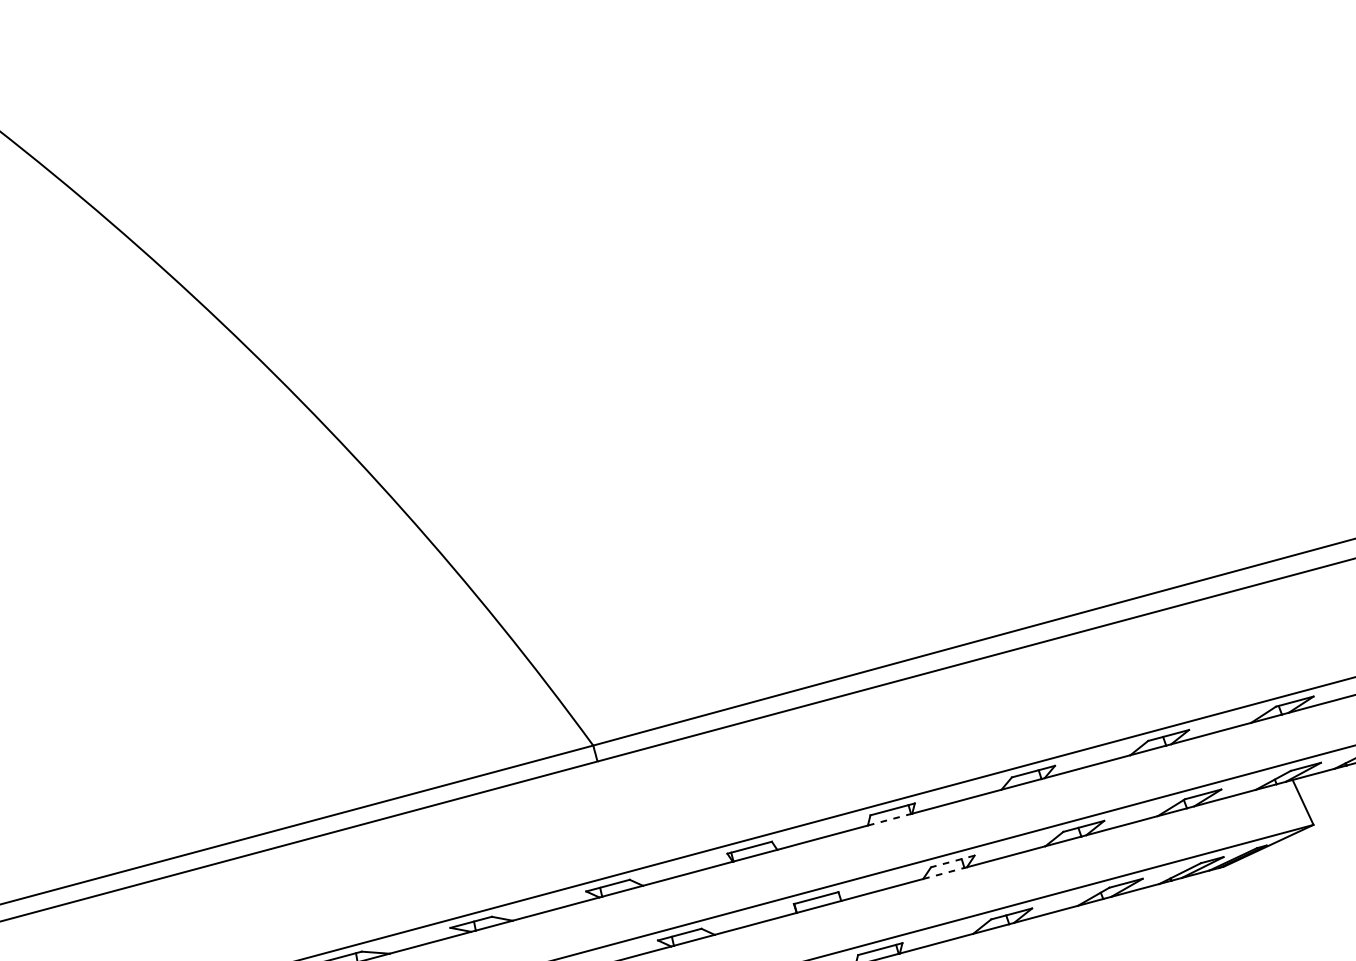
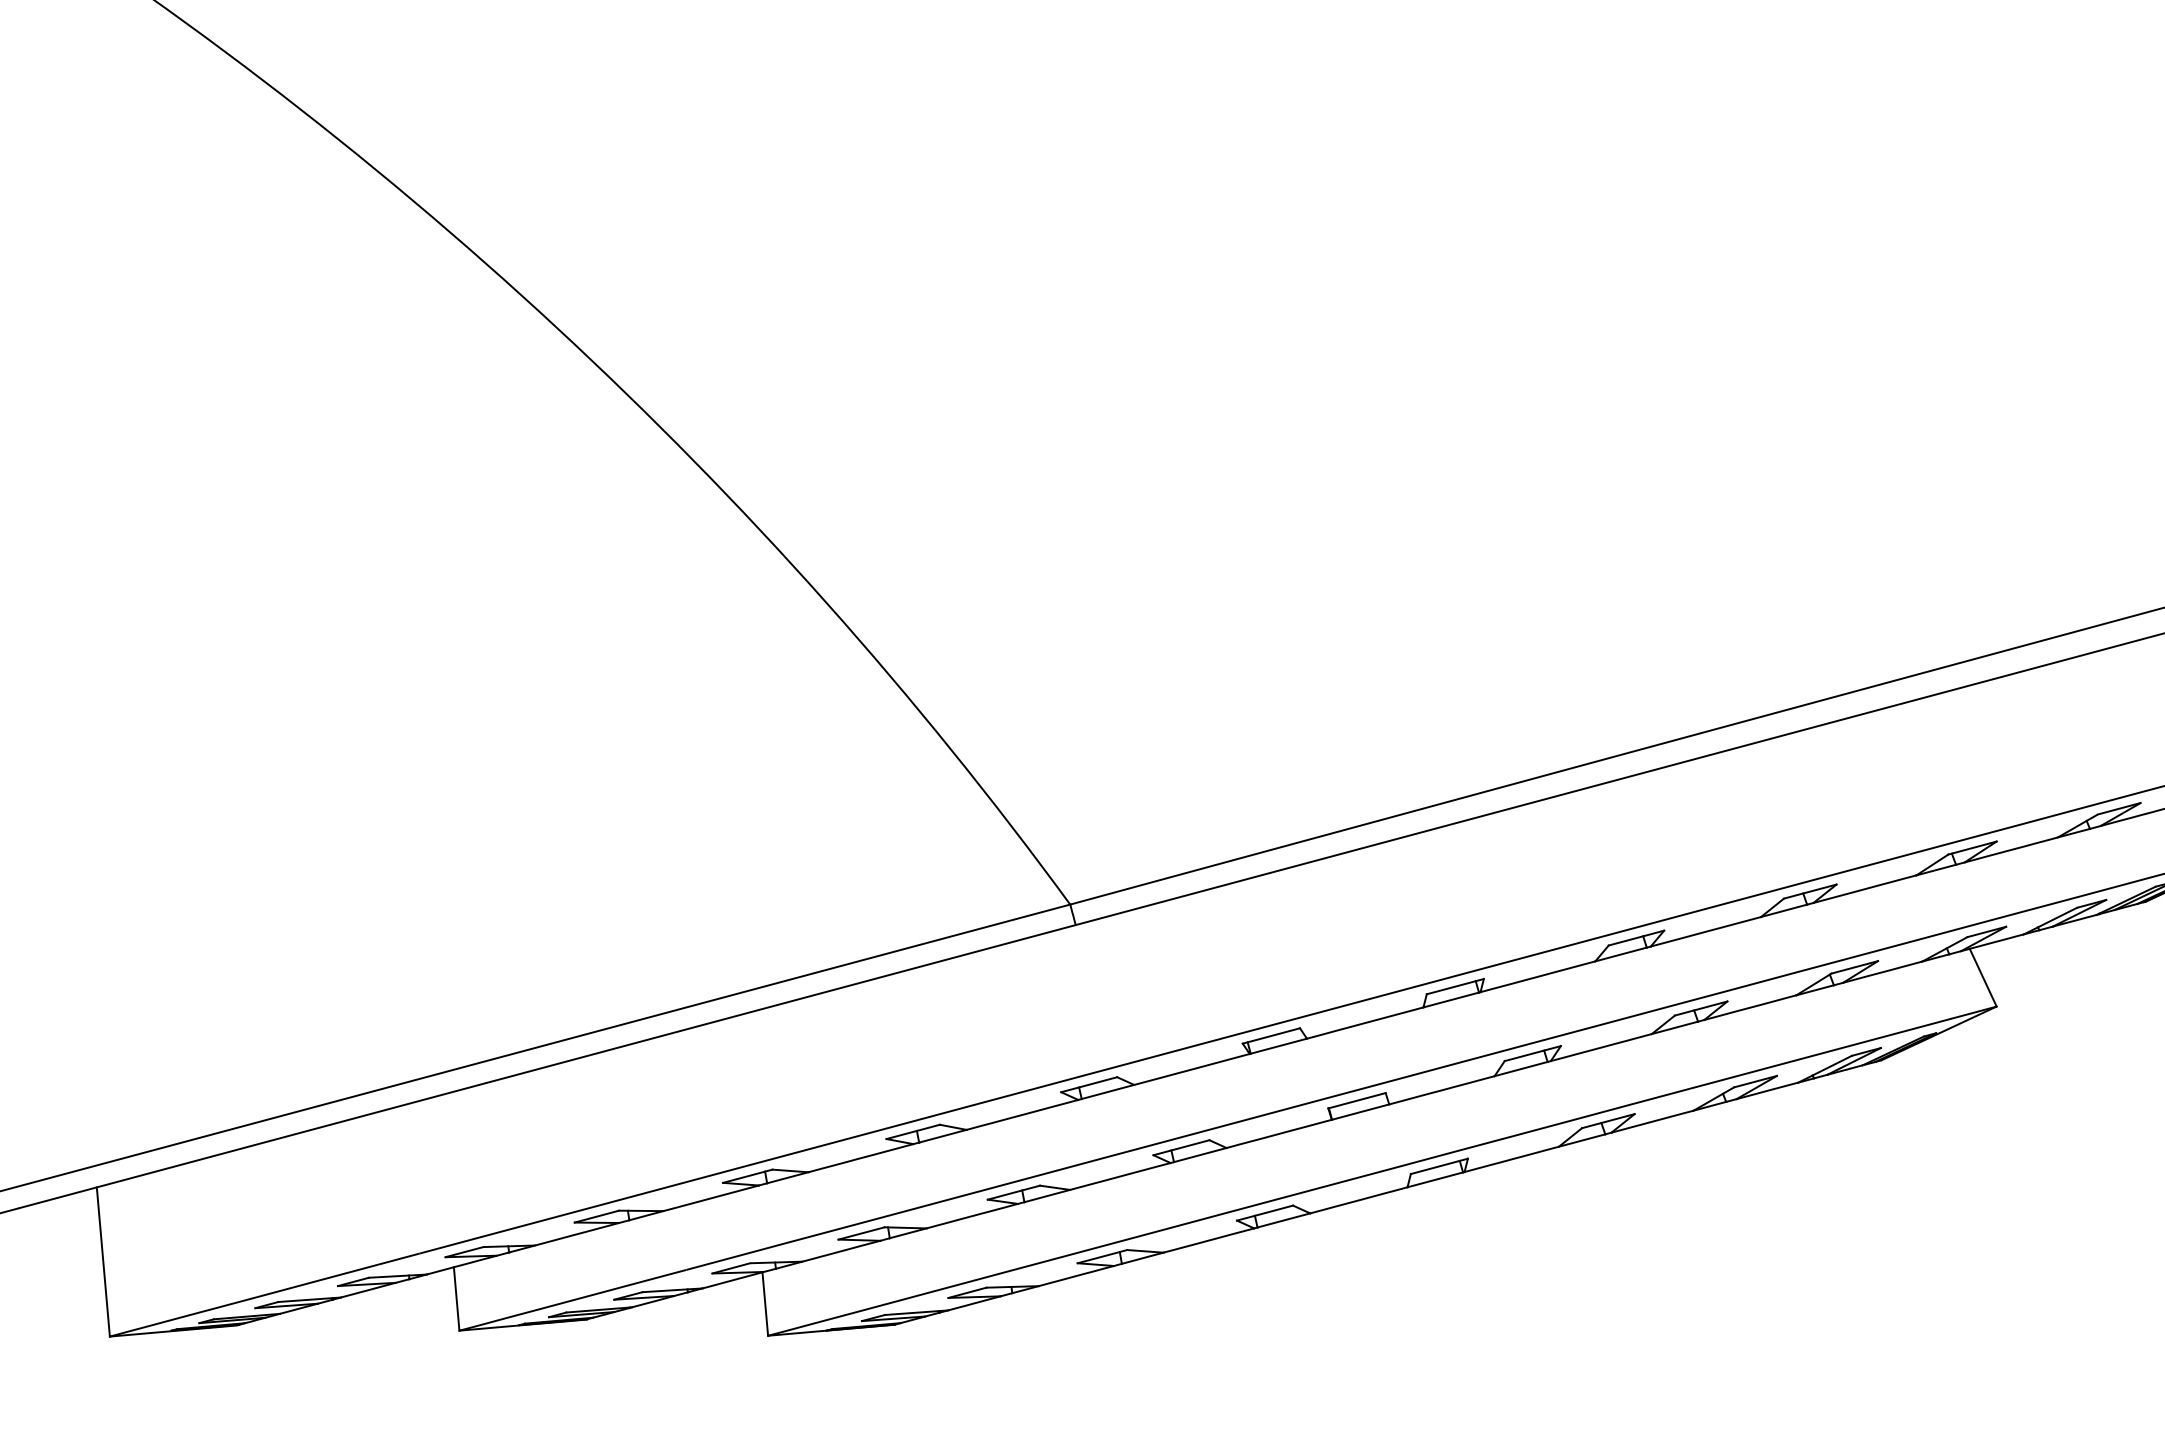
line: (889, 820) -> (1451, 1000), dashed -> solid
line: (952, 861) -> (1532, 1053), dashed -> solid
line: (944, 873) -> (1521, 1068), dashed -> solid

